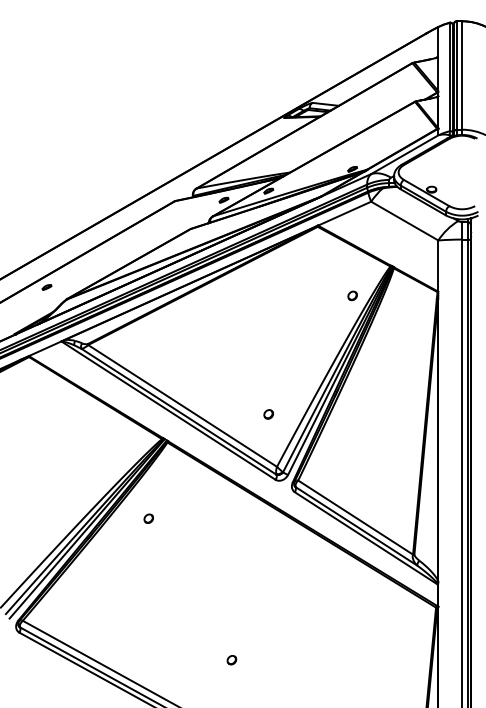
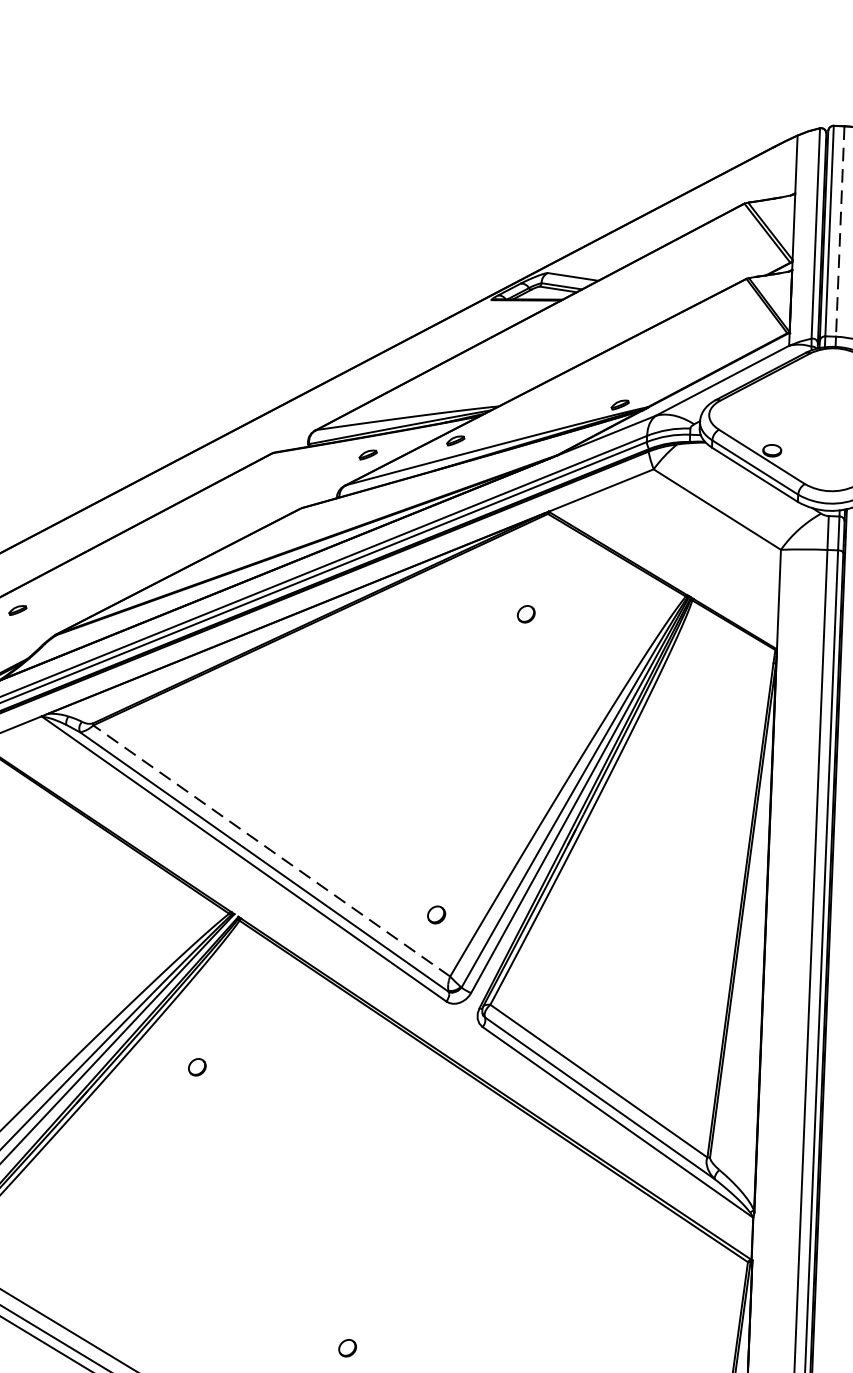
line: (462, 76) -> (840, 233), solid -> dashed
part: (352, 295) -> (526, 613), moved
line: (182, 405) -> (271, 850), solid -> dashed
part: (268, 414) -> (436, 915), moved

